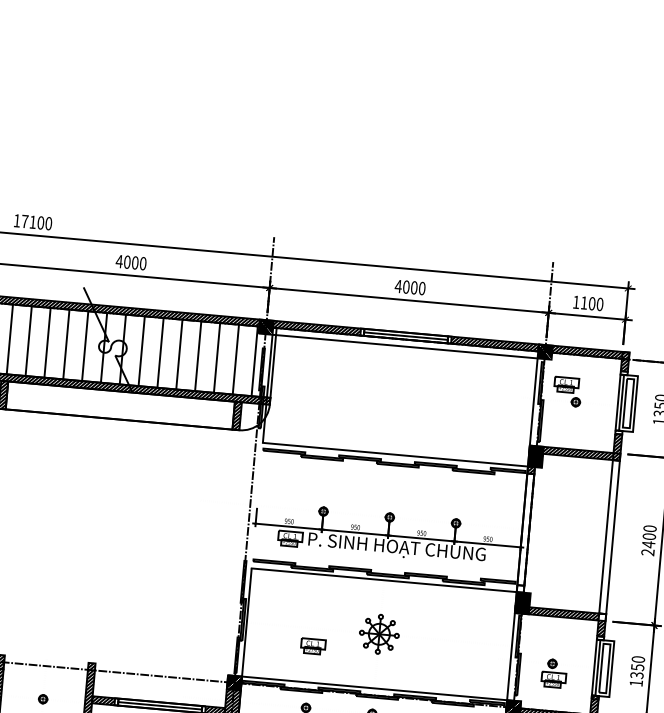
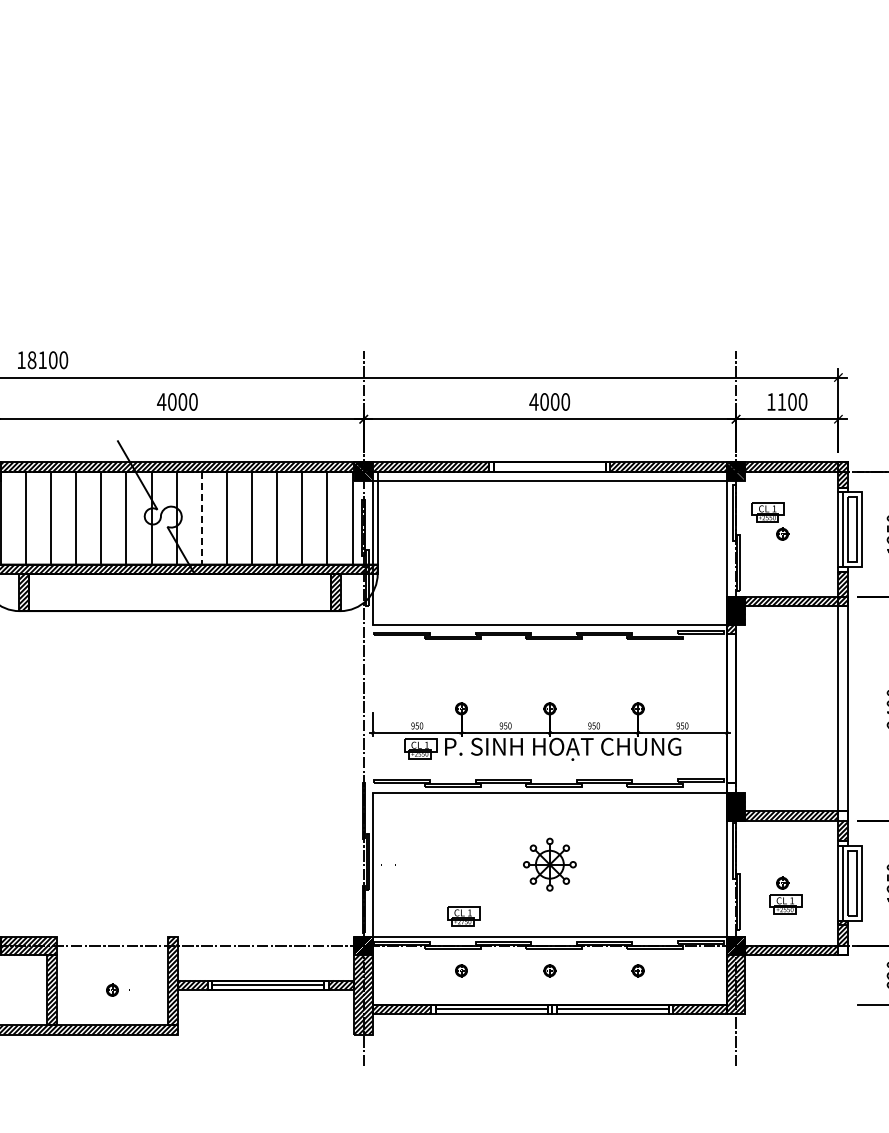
text: (24, 221) -> (31, 360), 17100 -> 18100
line: (405, 335) -> (549, 466), removed
line: (141, 351) -> (201, 518), solid -> dashed
part: (313, 646) -> (463, 916), moved

